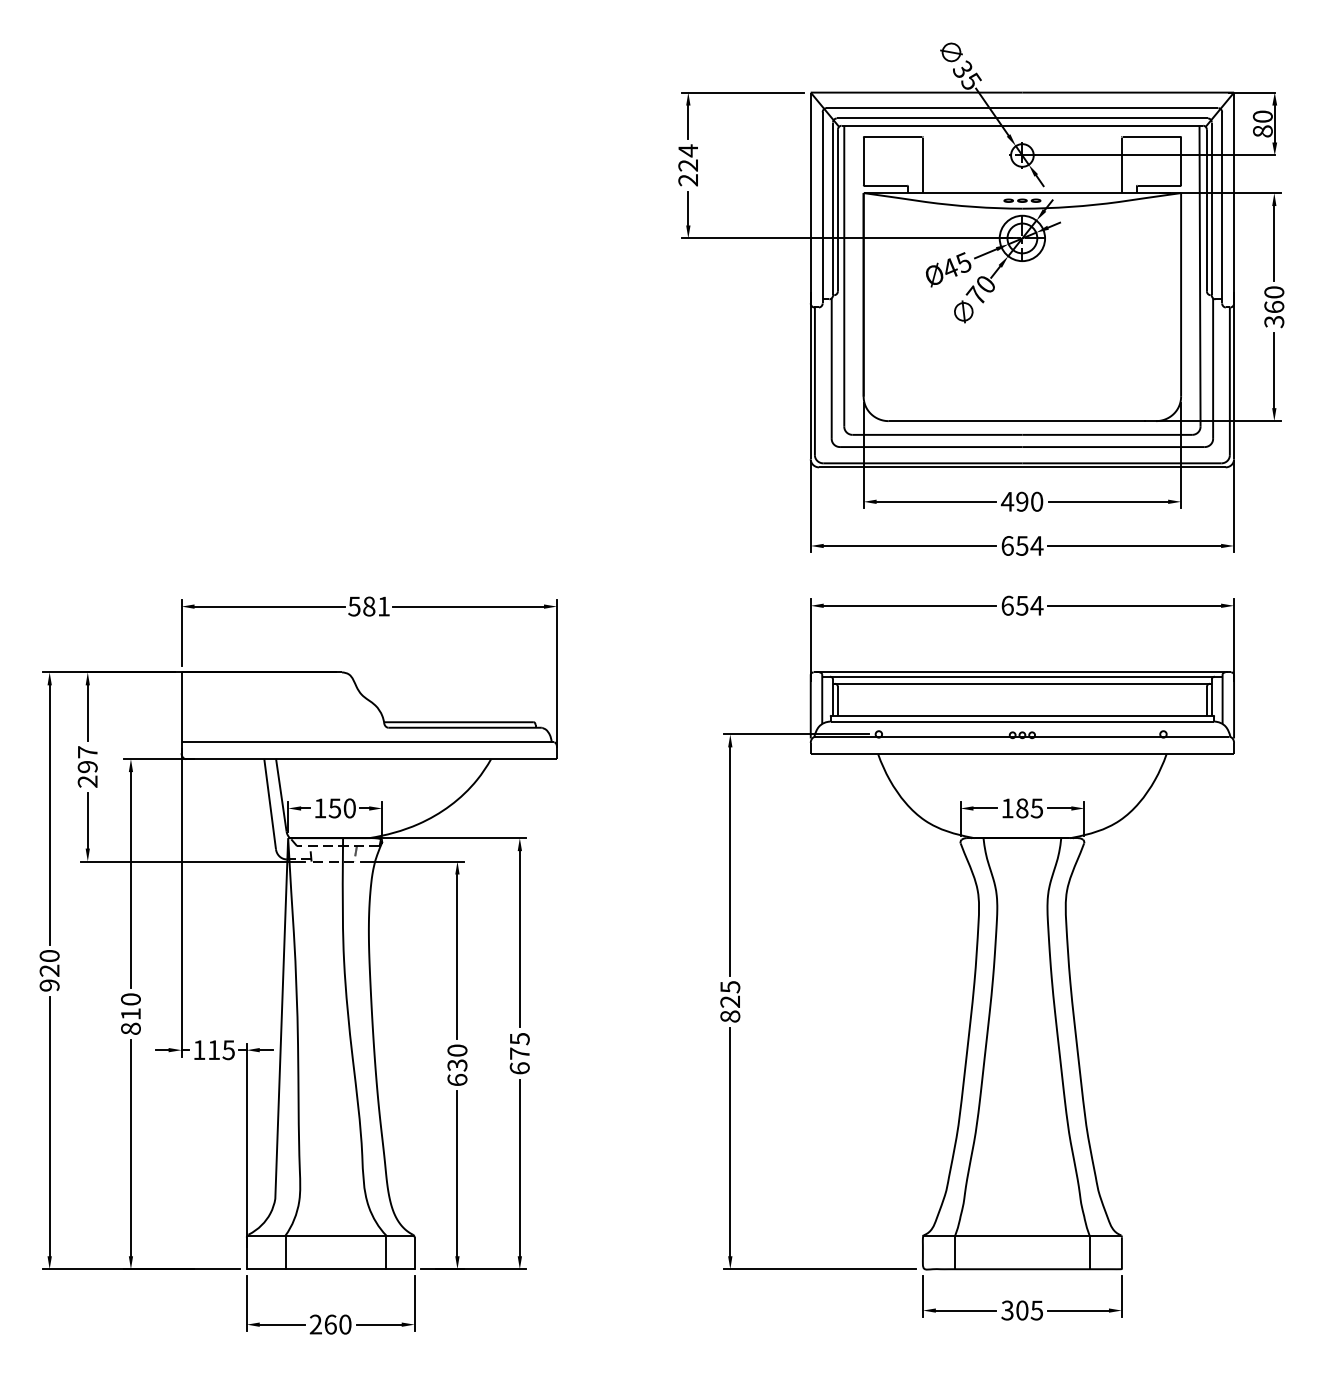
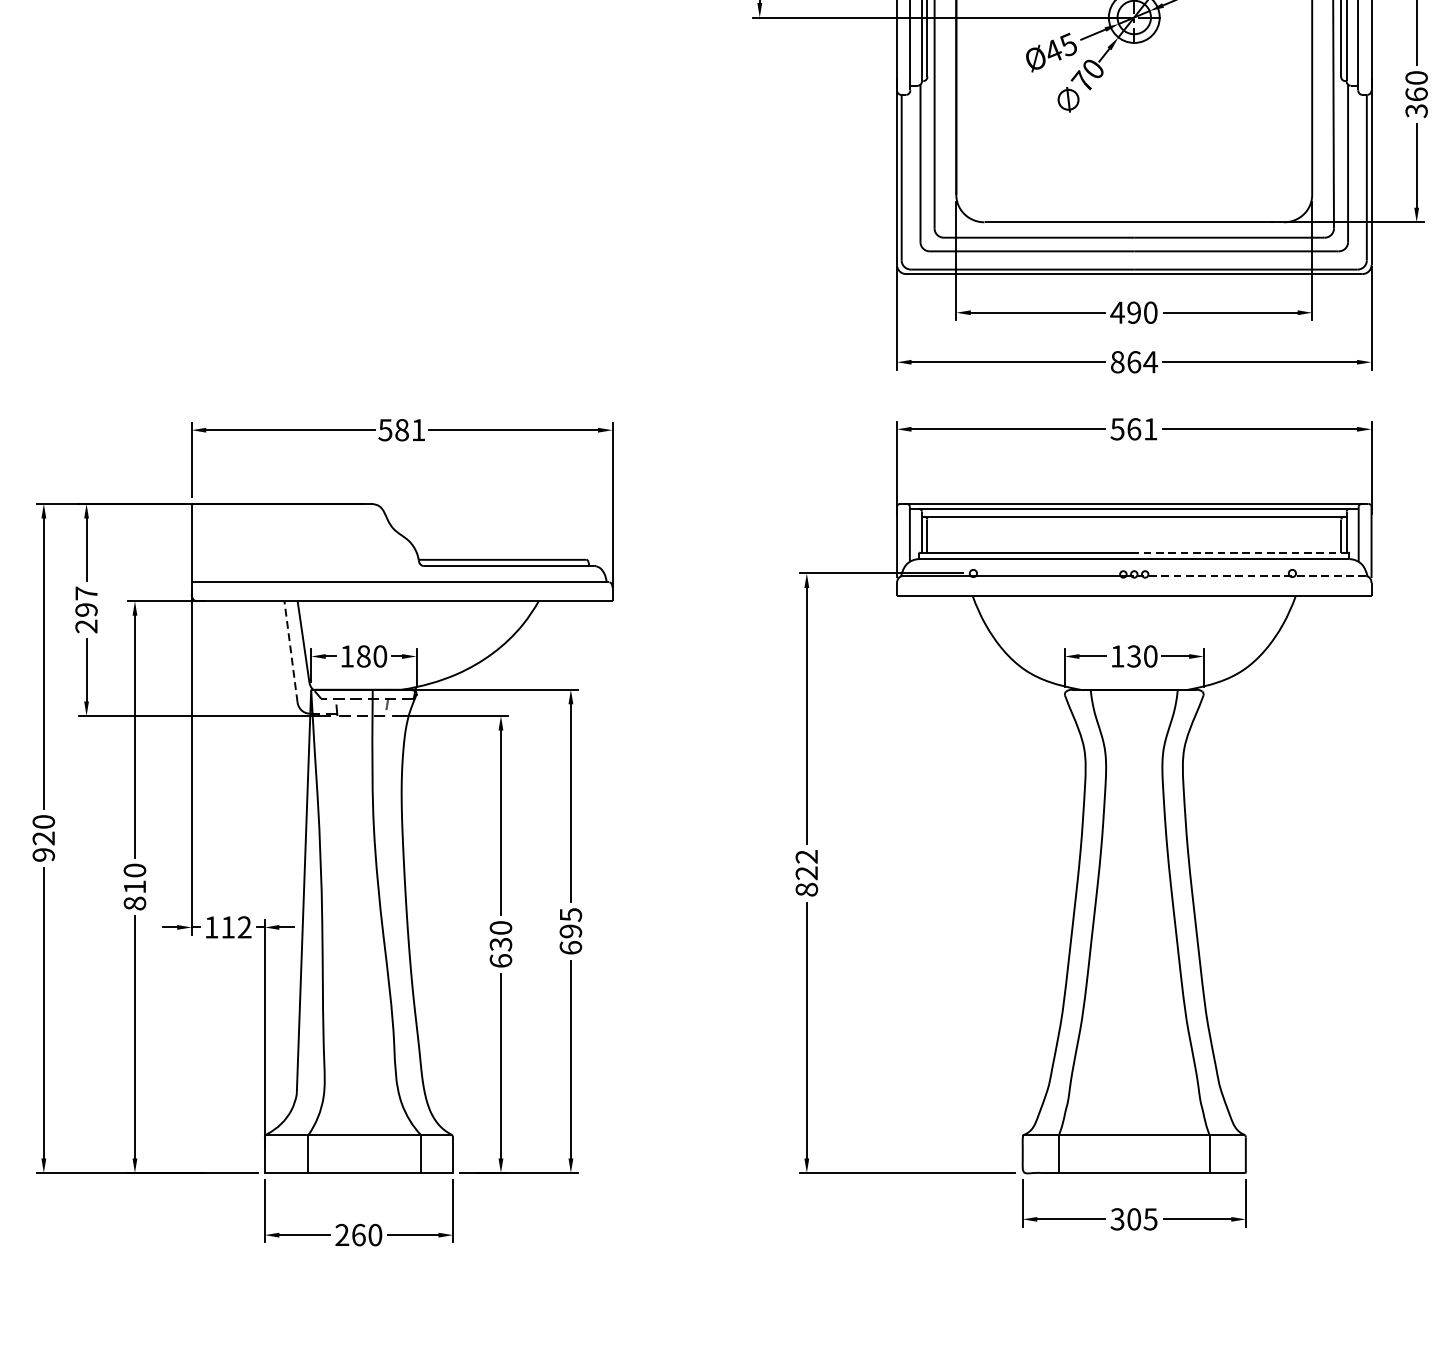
text: (1014, 545) -> (1125, 361), 654 -> 864
text: (1022, 605) -> (1134, 428), 654 -> 561
line: (1118, 715) -> (1241, 552), solid -> dashed
line: (1125, 736) -> (1249, 575), solid -> dashed
line: (270, 803) -> (291, 650), solid -> dashed
text: (334, 808) -> (363, 656), 150 -> 180
text: (1029, 808) -> (1142, 656), 185 -> 130
text: (730, 987) -> (807, 857), 825 -> 822
text: (228, 1050) -> (244, 927), 115 -> 112
text: (519, 1053) -> (570, 931), 675 -> 695

